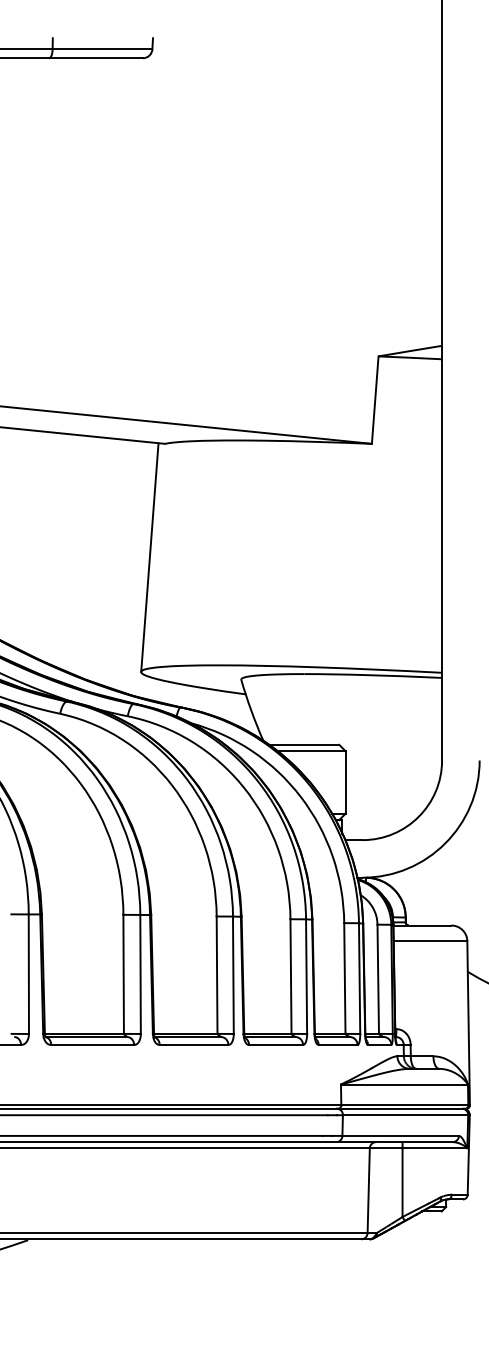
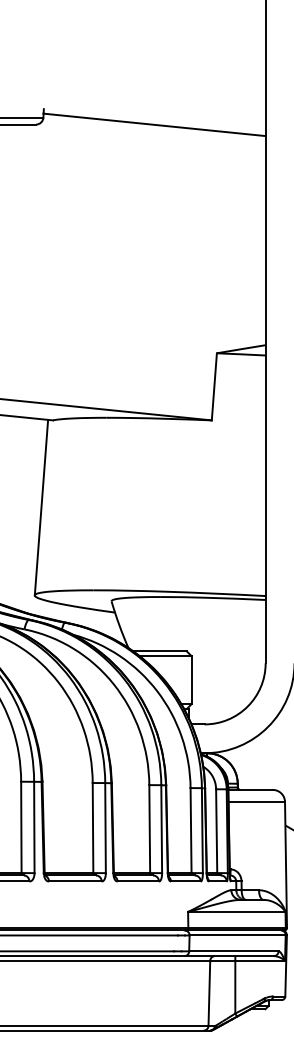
line: (297, 58) -> (154, 124), added

